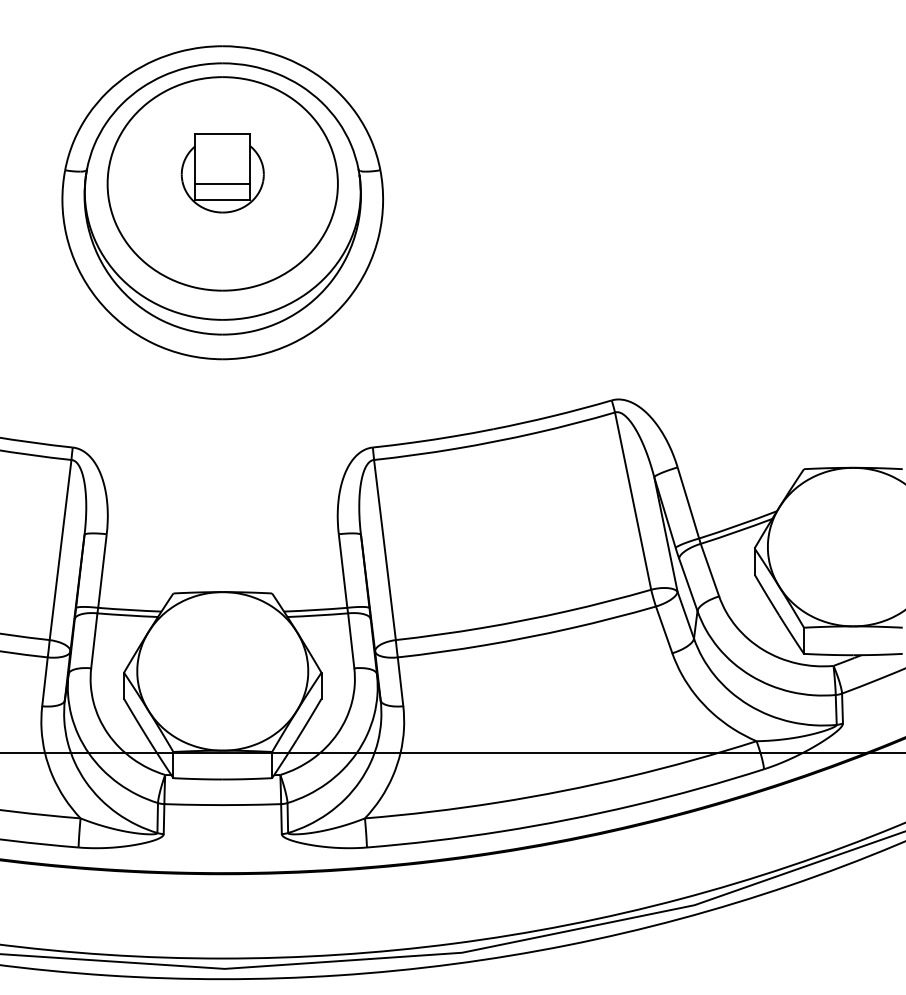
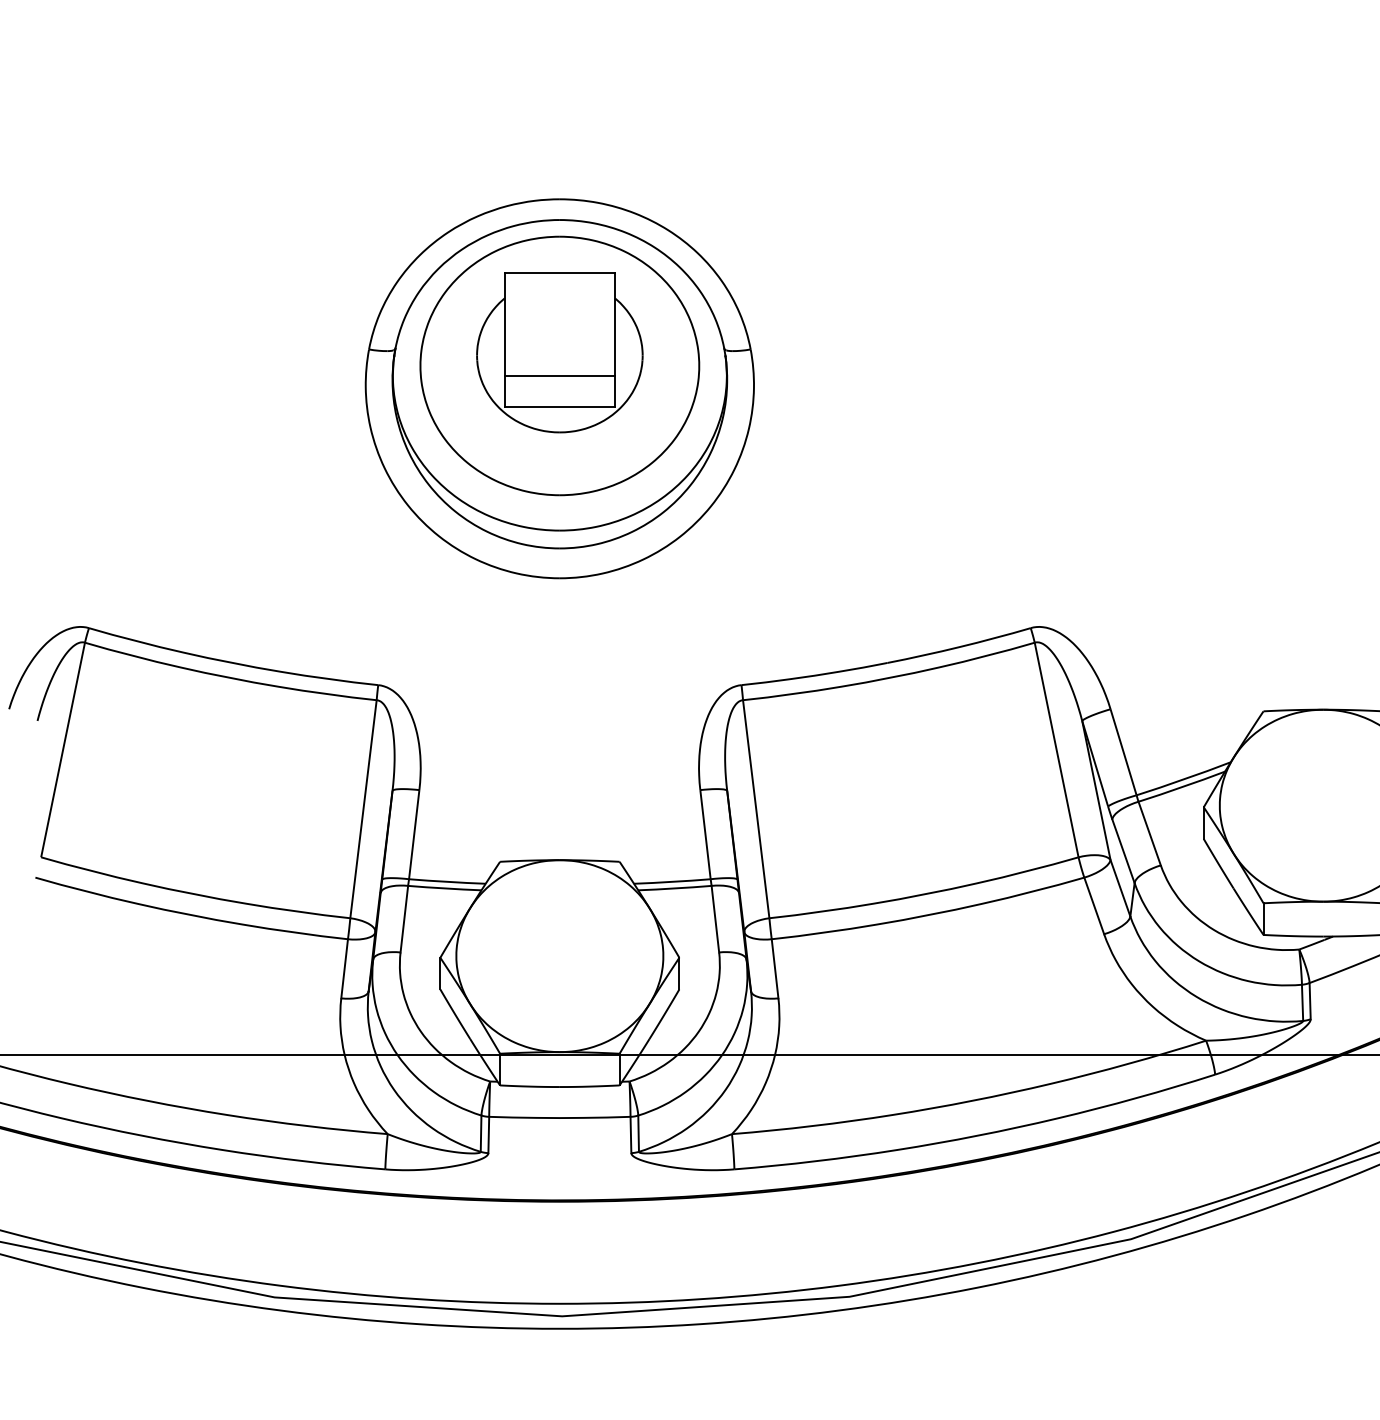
part: (222, 172) -> (559, 352), size x1.67

